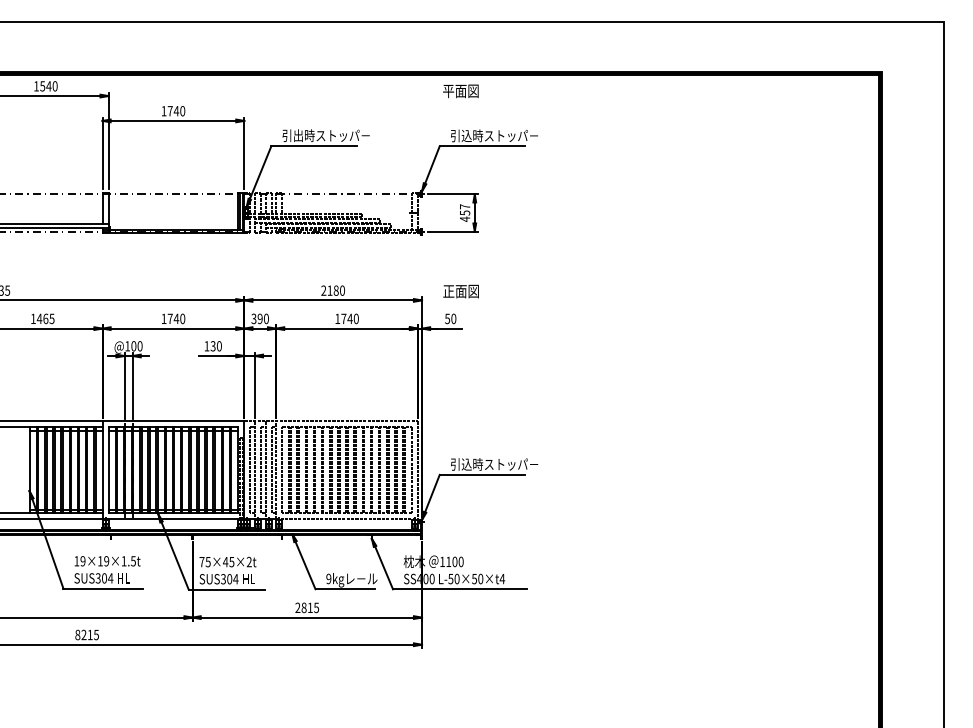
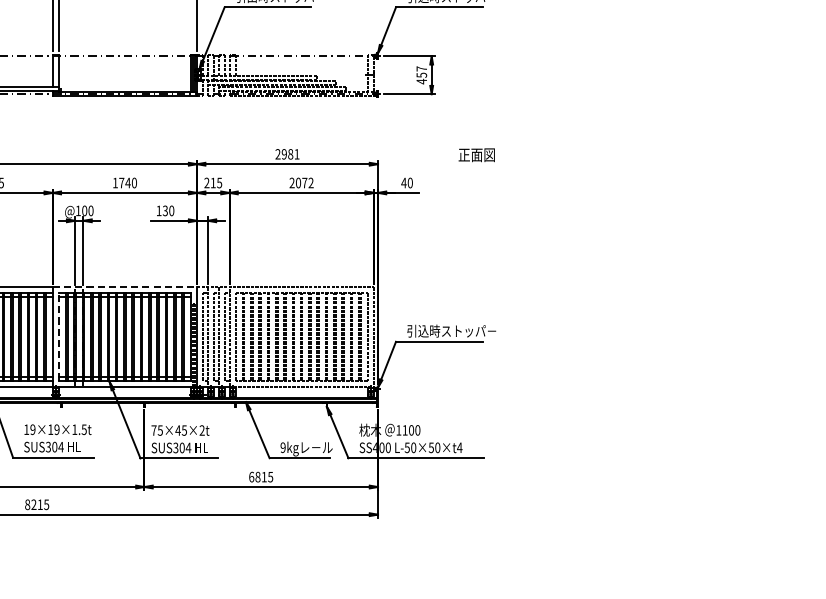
text: (335, 290) -> (289, 154), 2180 -> 2981
text: (460, 291) -> (476, 155), moved
text: (259, 318) -> (212, 182), 390 -> 215
text: (346, 318) -> (301, 182), 1740 -> 2072
text: (447, 318) -> (403, 182), 50 -> 40
line: (173, 421) -> (125, 287), solid -> dashed
line: (108, 470) -> (58, 337), solid -> dashed
text: (297, 607) -> (251, 476), 2815 -> 6815

